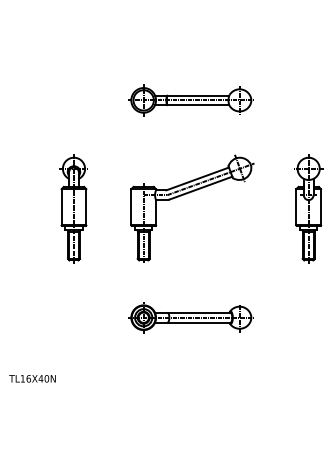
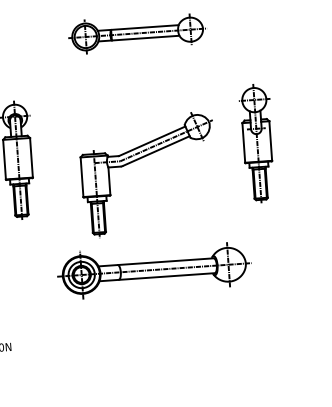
part: (186, 194) -> (141, 159), moved
part: (308, 208) -> (257, 143), moved
part: (190, 317) -> (153, 269), size x1.4

